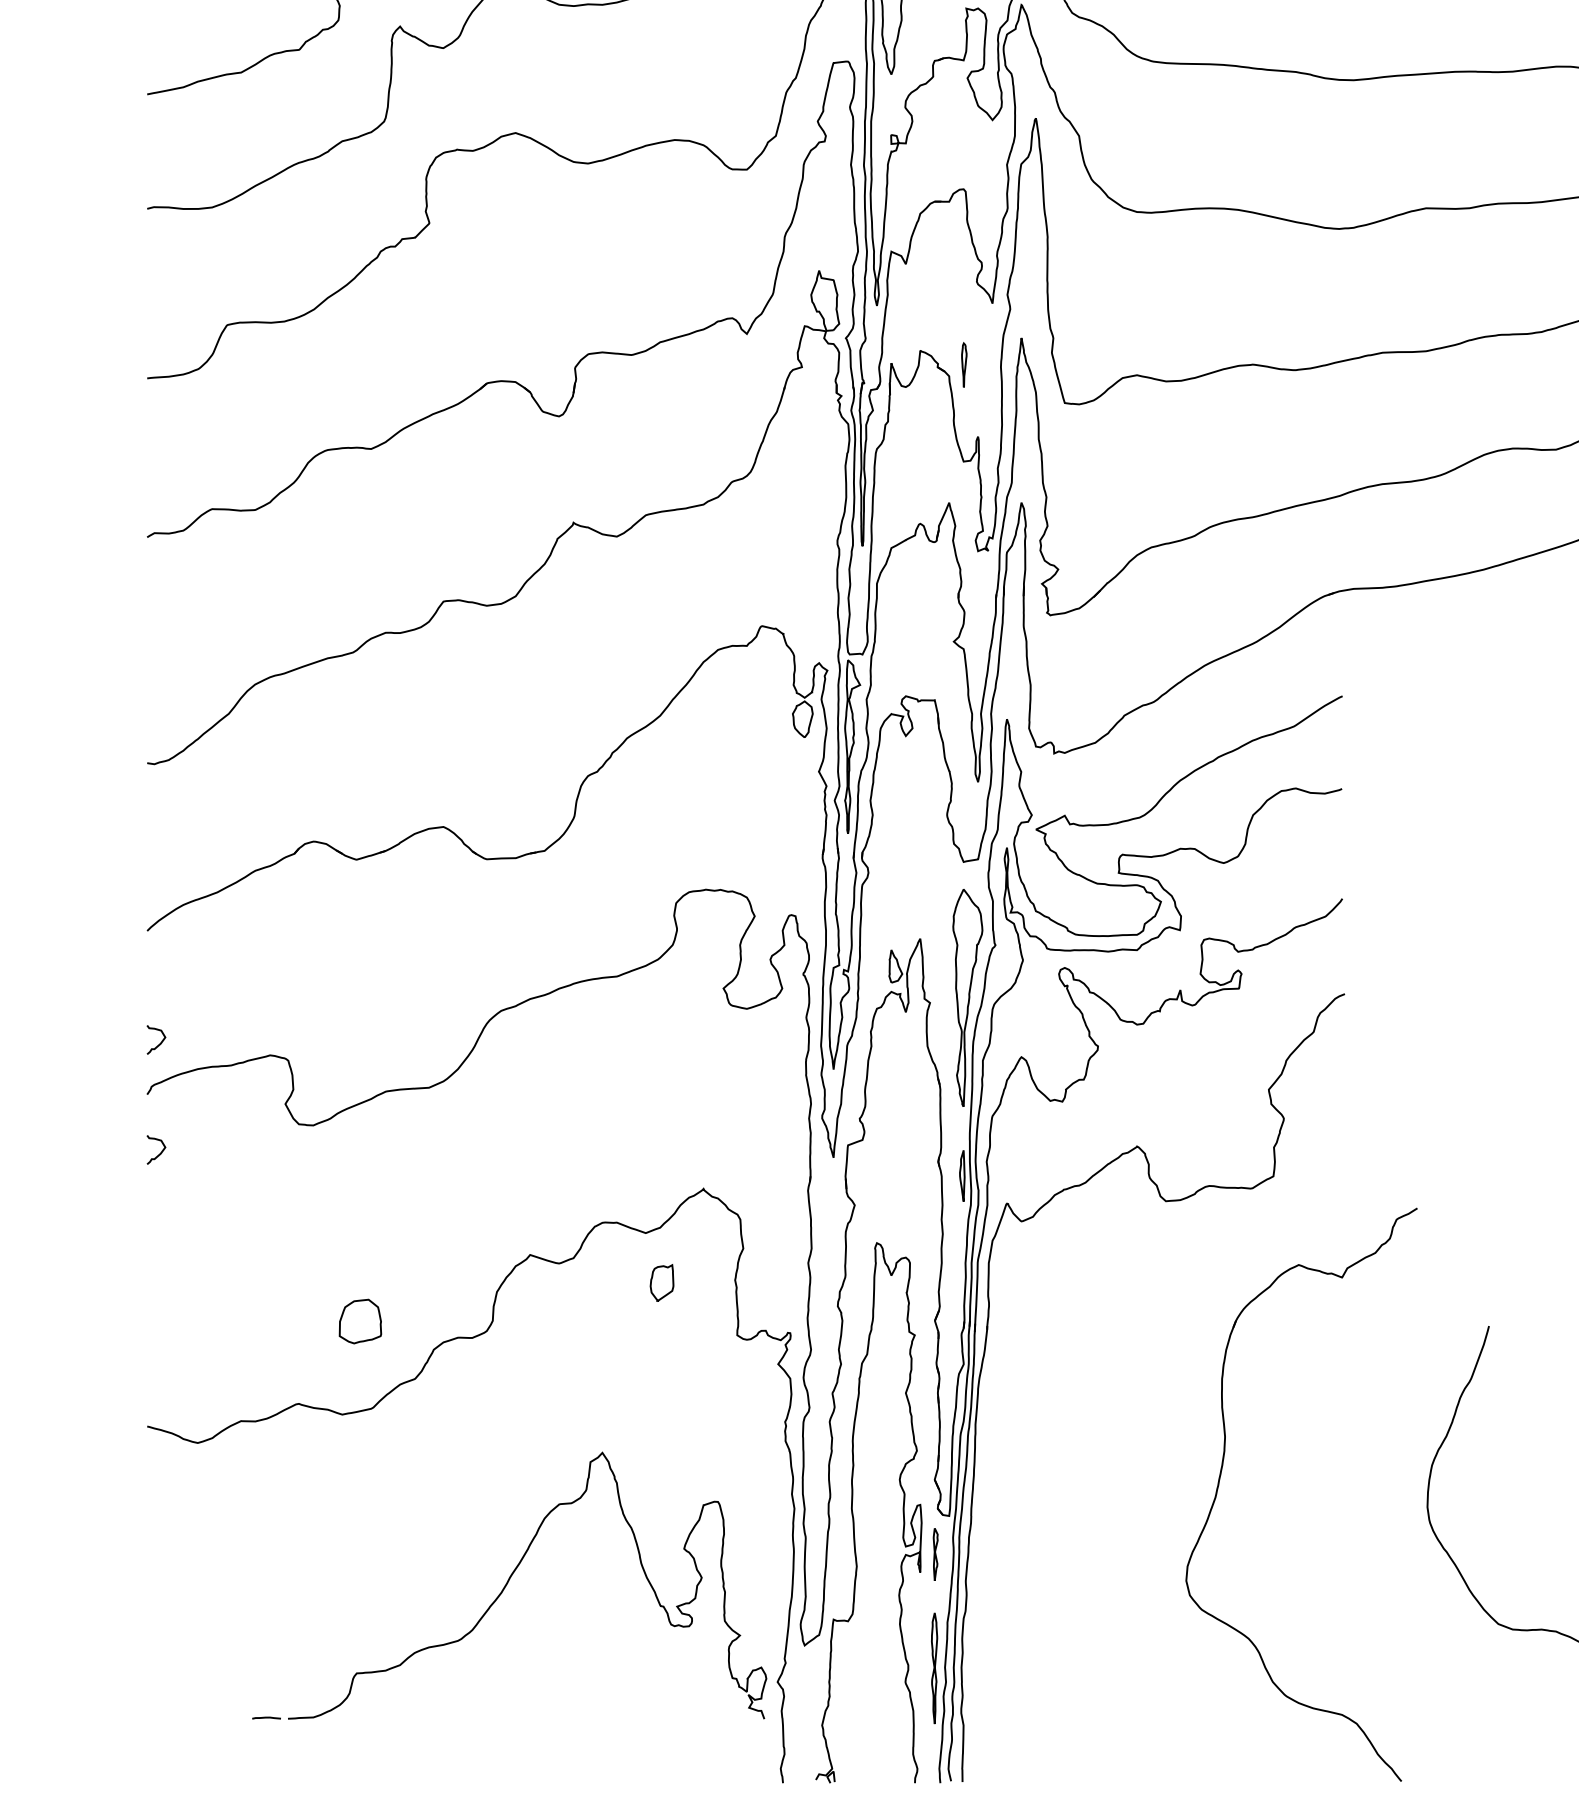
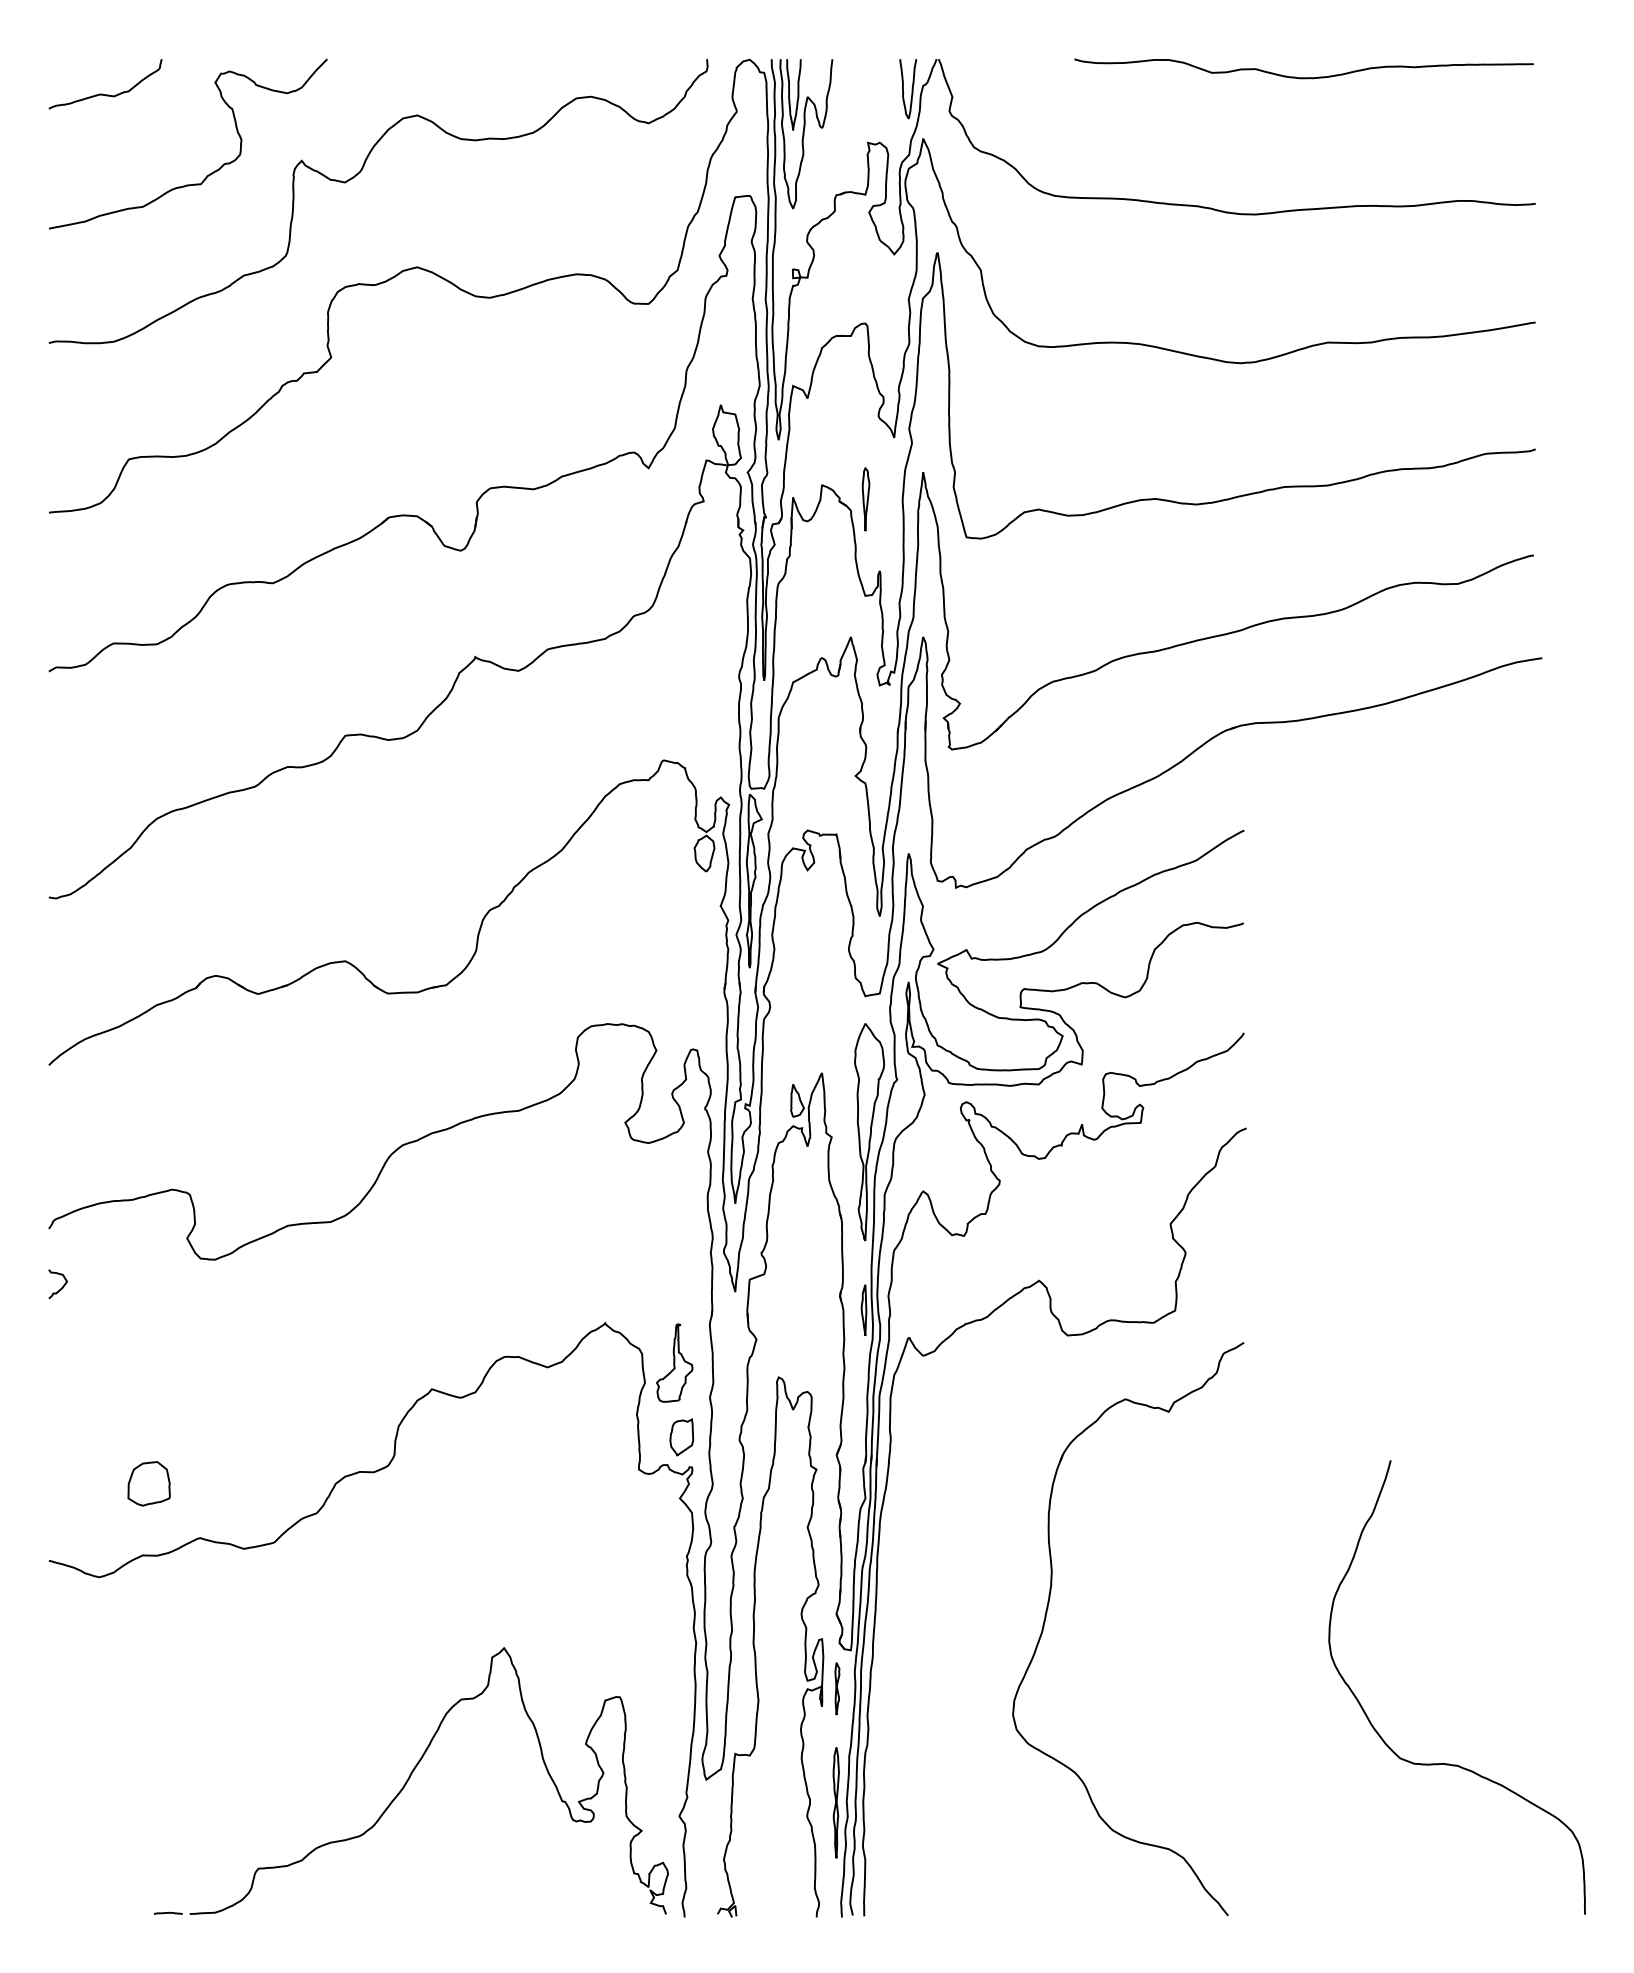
part: (963, 365) -> (865, 499), size x1.43
curve: (159, 1043) -> (61, 1177), removed
part: (772, 1228) -> (674, 1362), added
part: (661, 1283) -> (681, 1437), moved
part: (359, 1321) -> (148, 1483), moved
part: (1221, 1474) -> (1048, 1608), moved
part: (508, 1585) -> (410, 1780), moved

